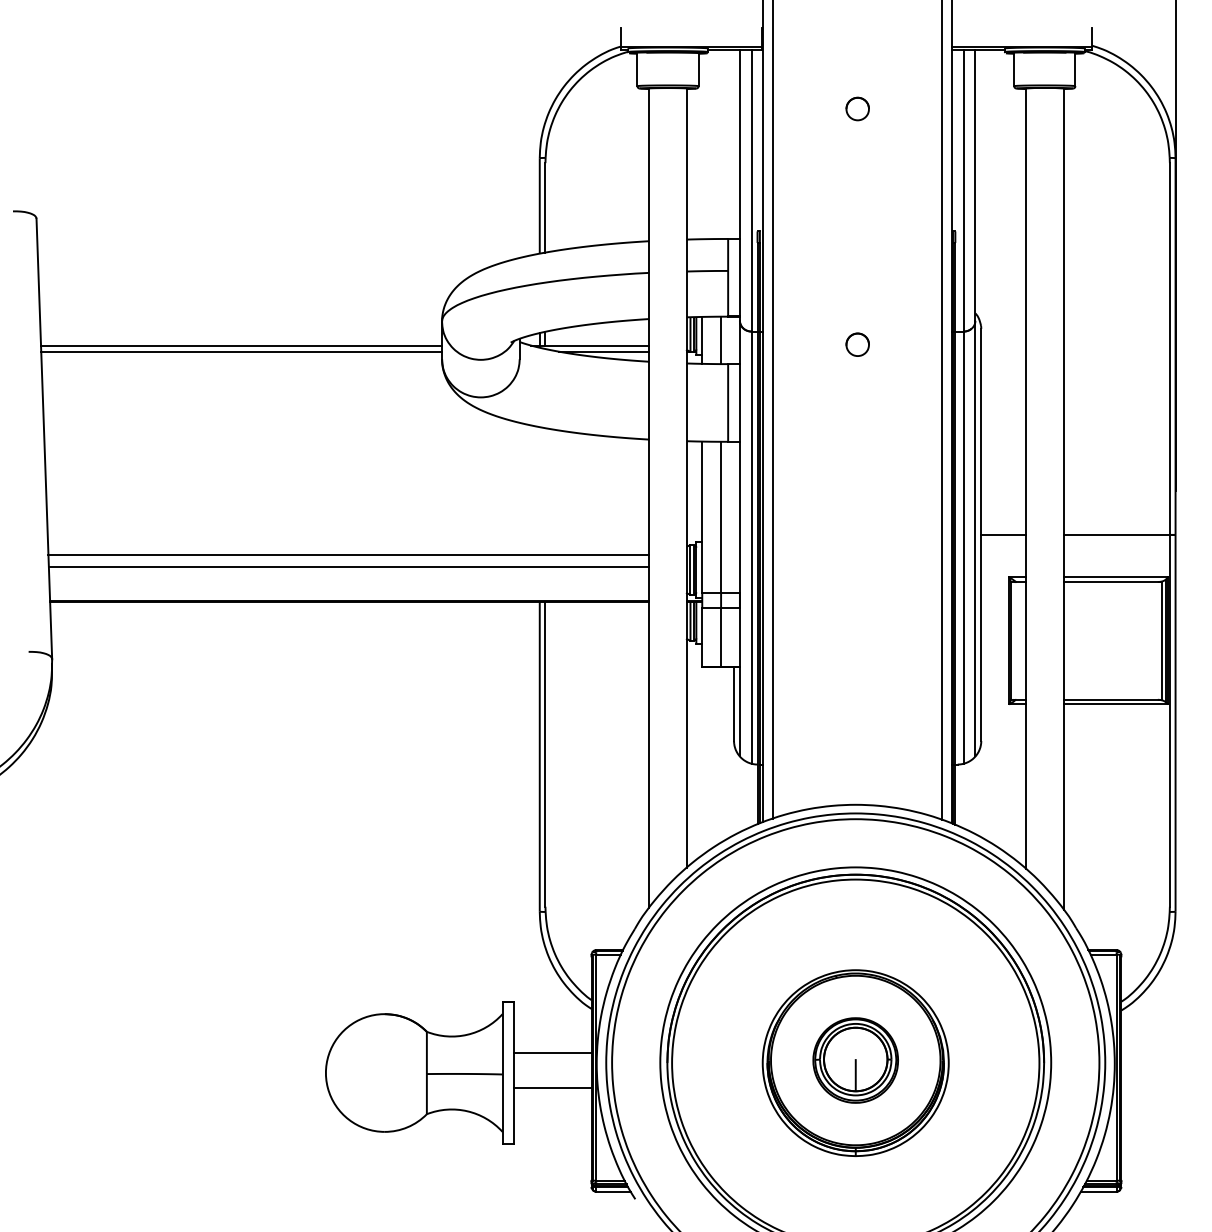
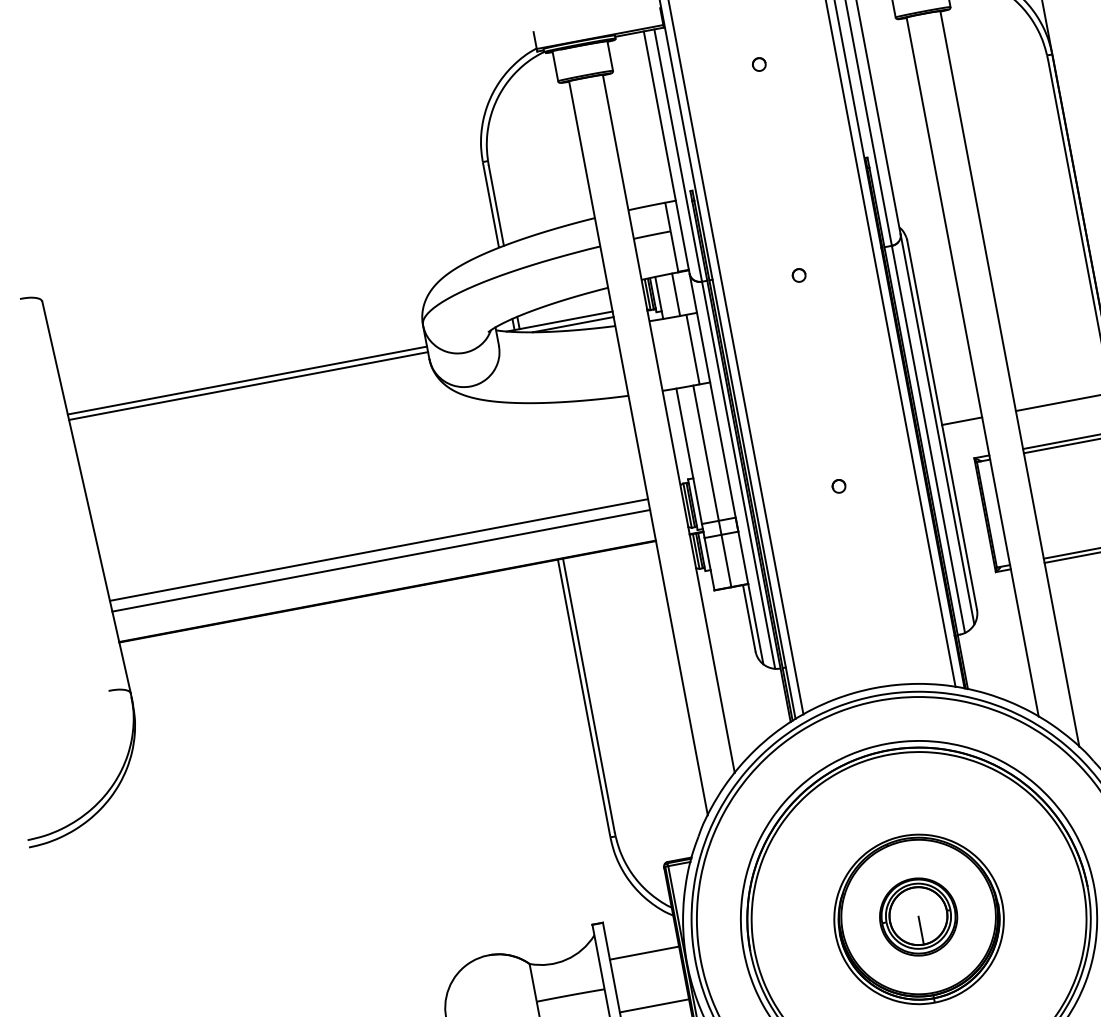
part: (857, 109) -> (759, 64), size x0.62
part: (857, 344) -> (799, 275), size x0.62
part: (857, 580) -> (838, 486), added
line: (552, 1053) -> (654, 1005), moved
line: (552, 1087) -> (644, 953), moved

